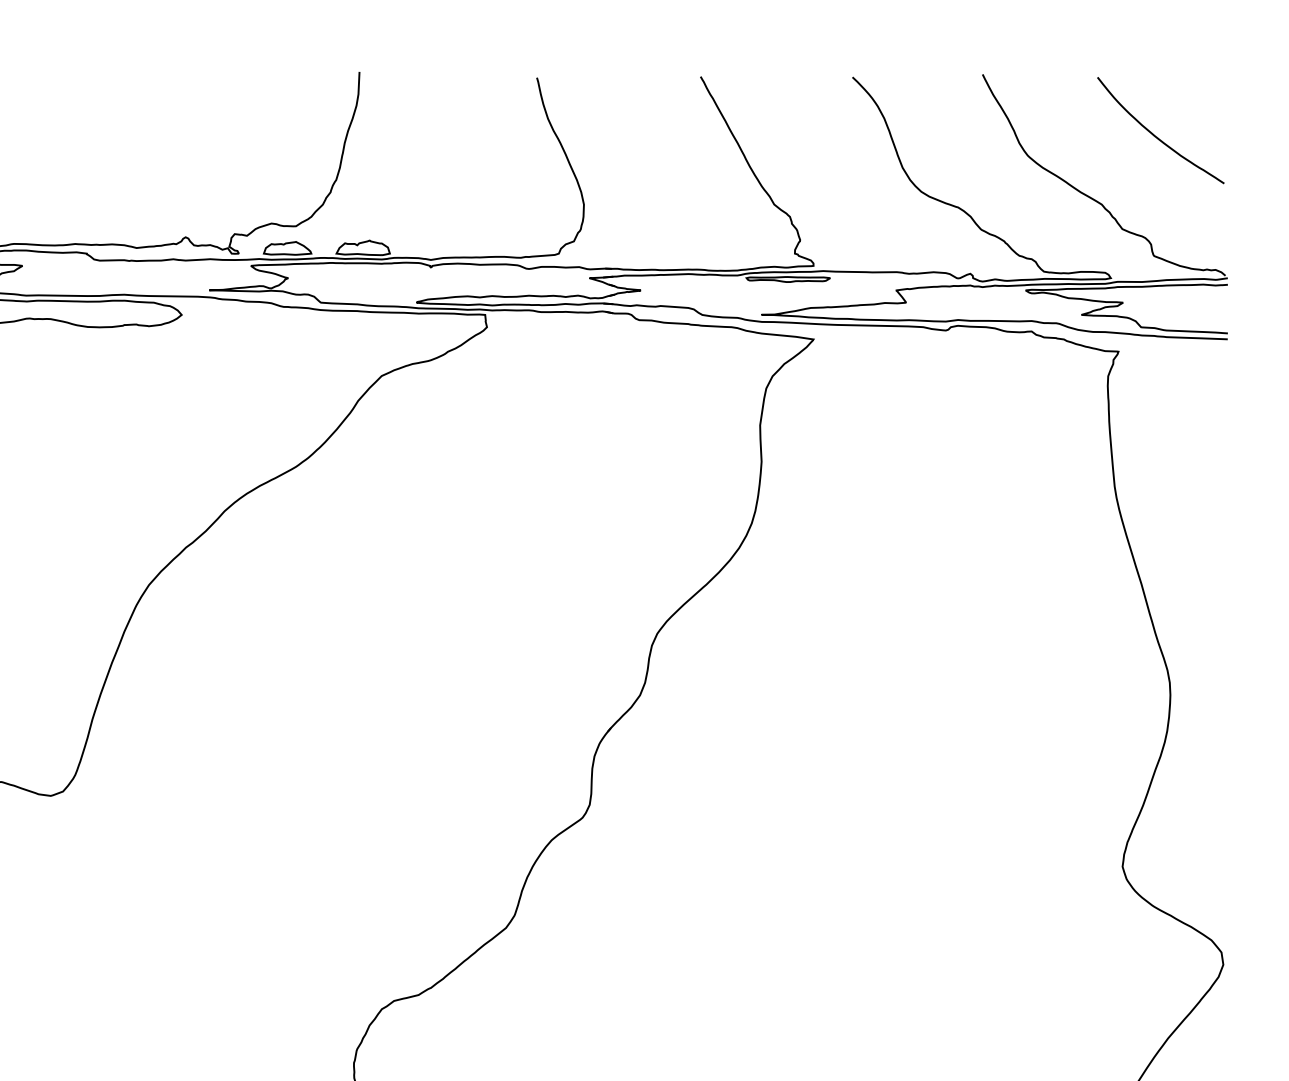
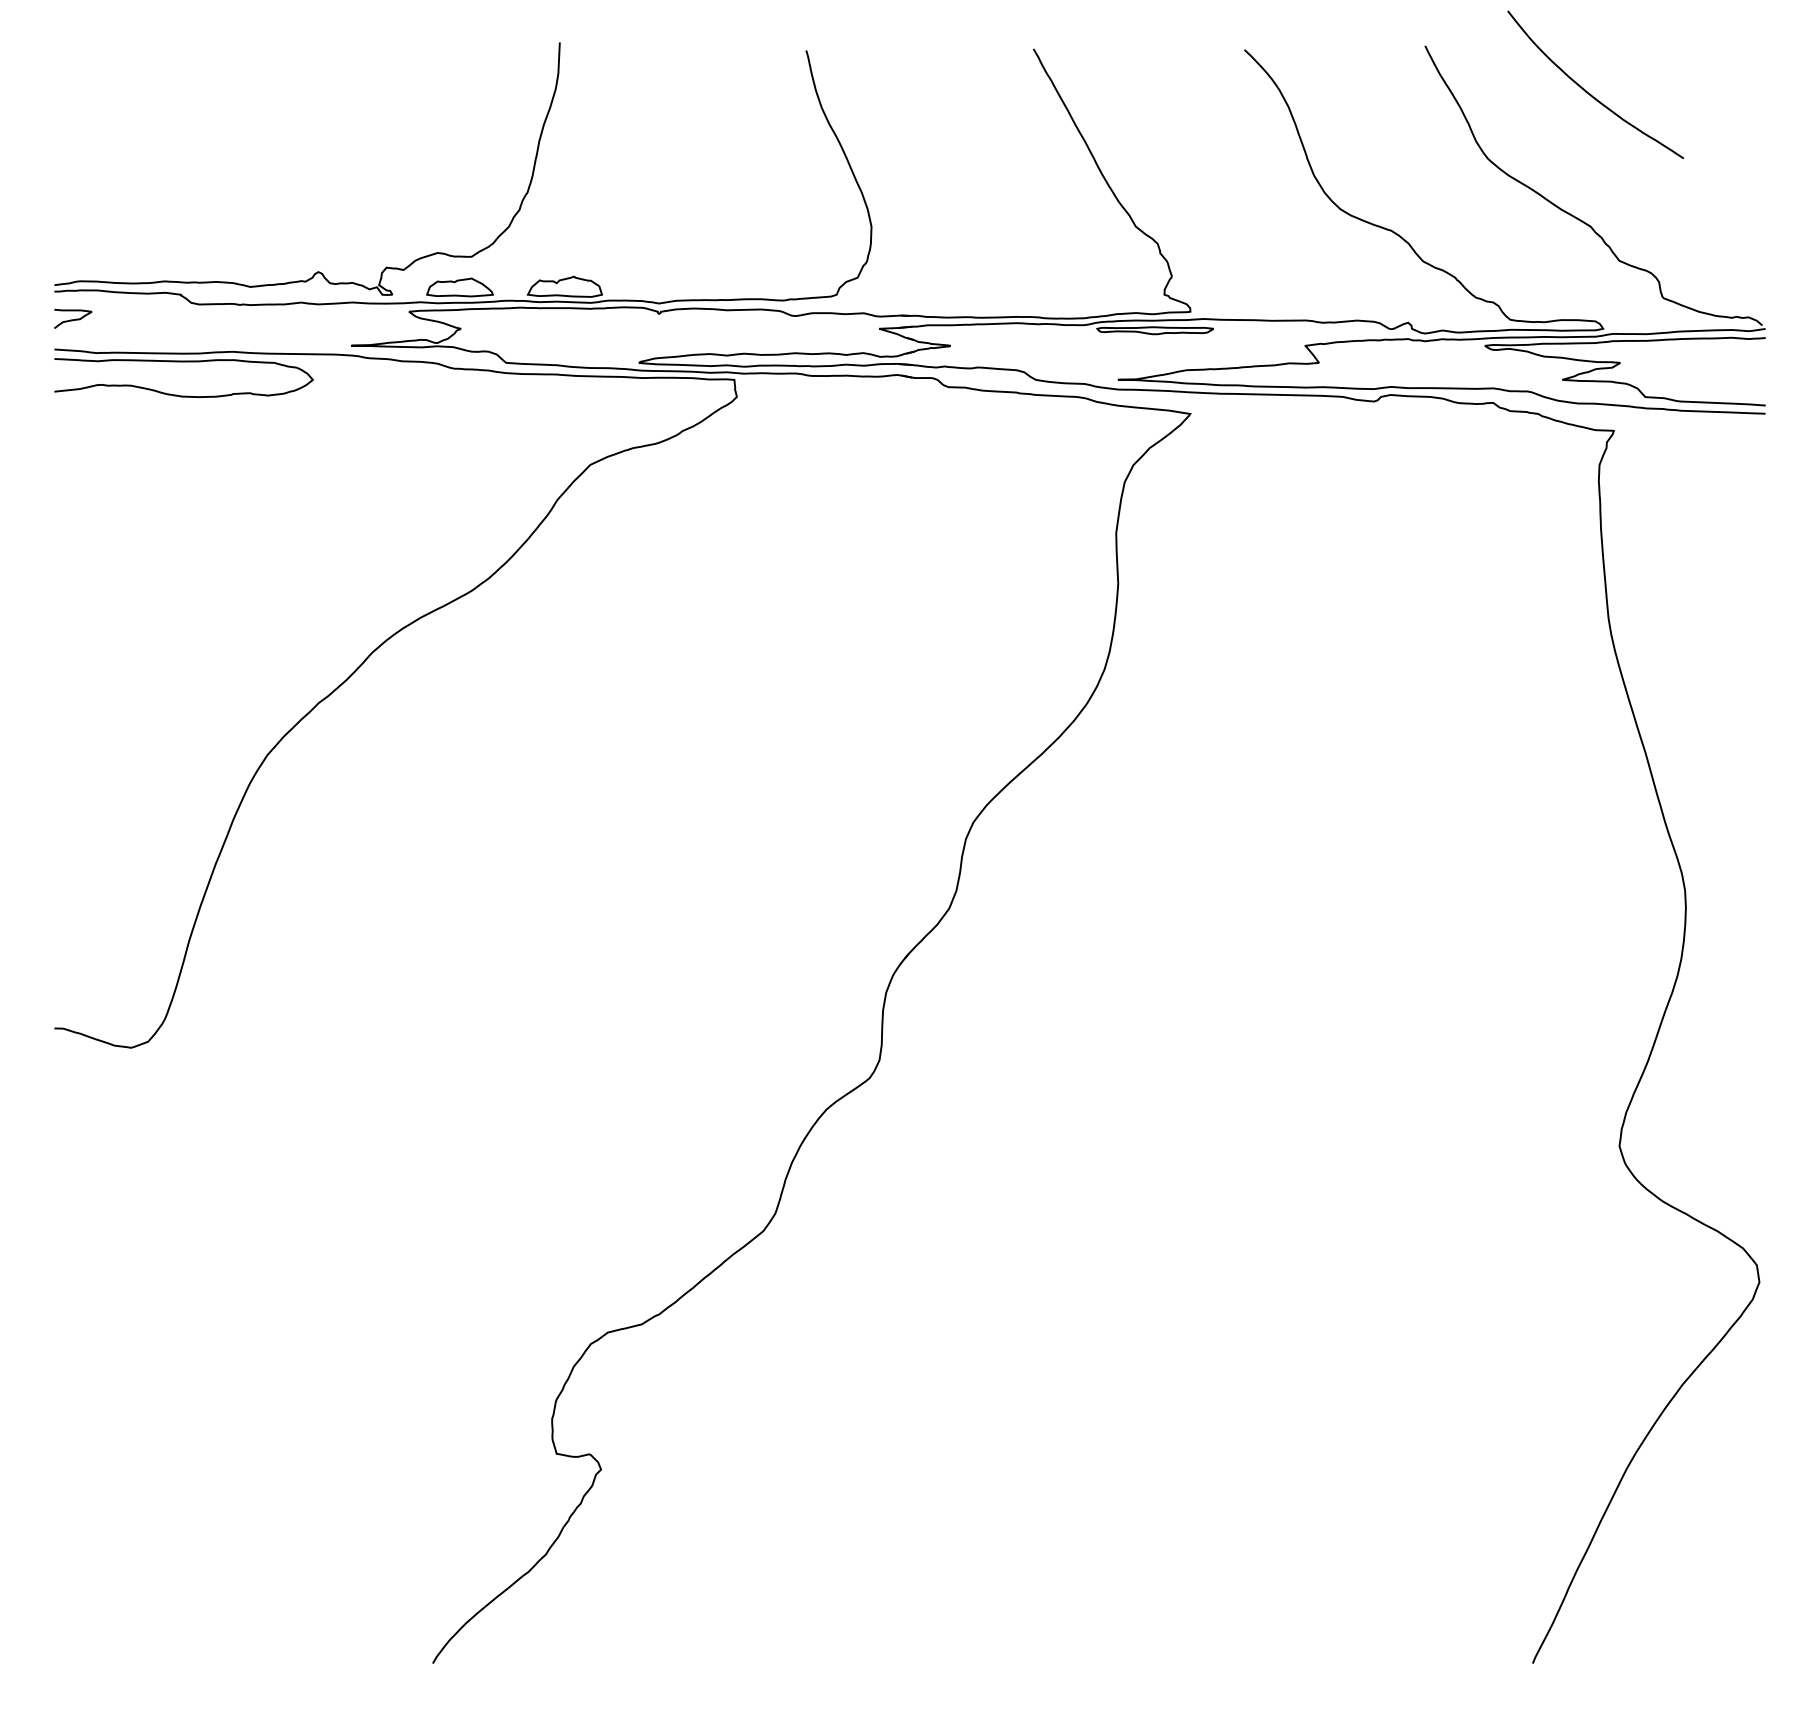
curve: (1157, 136) -> (1590, 93), moved

